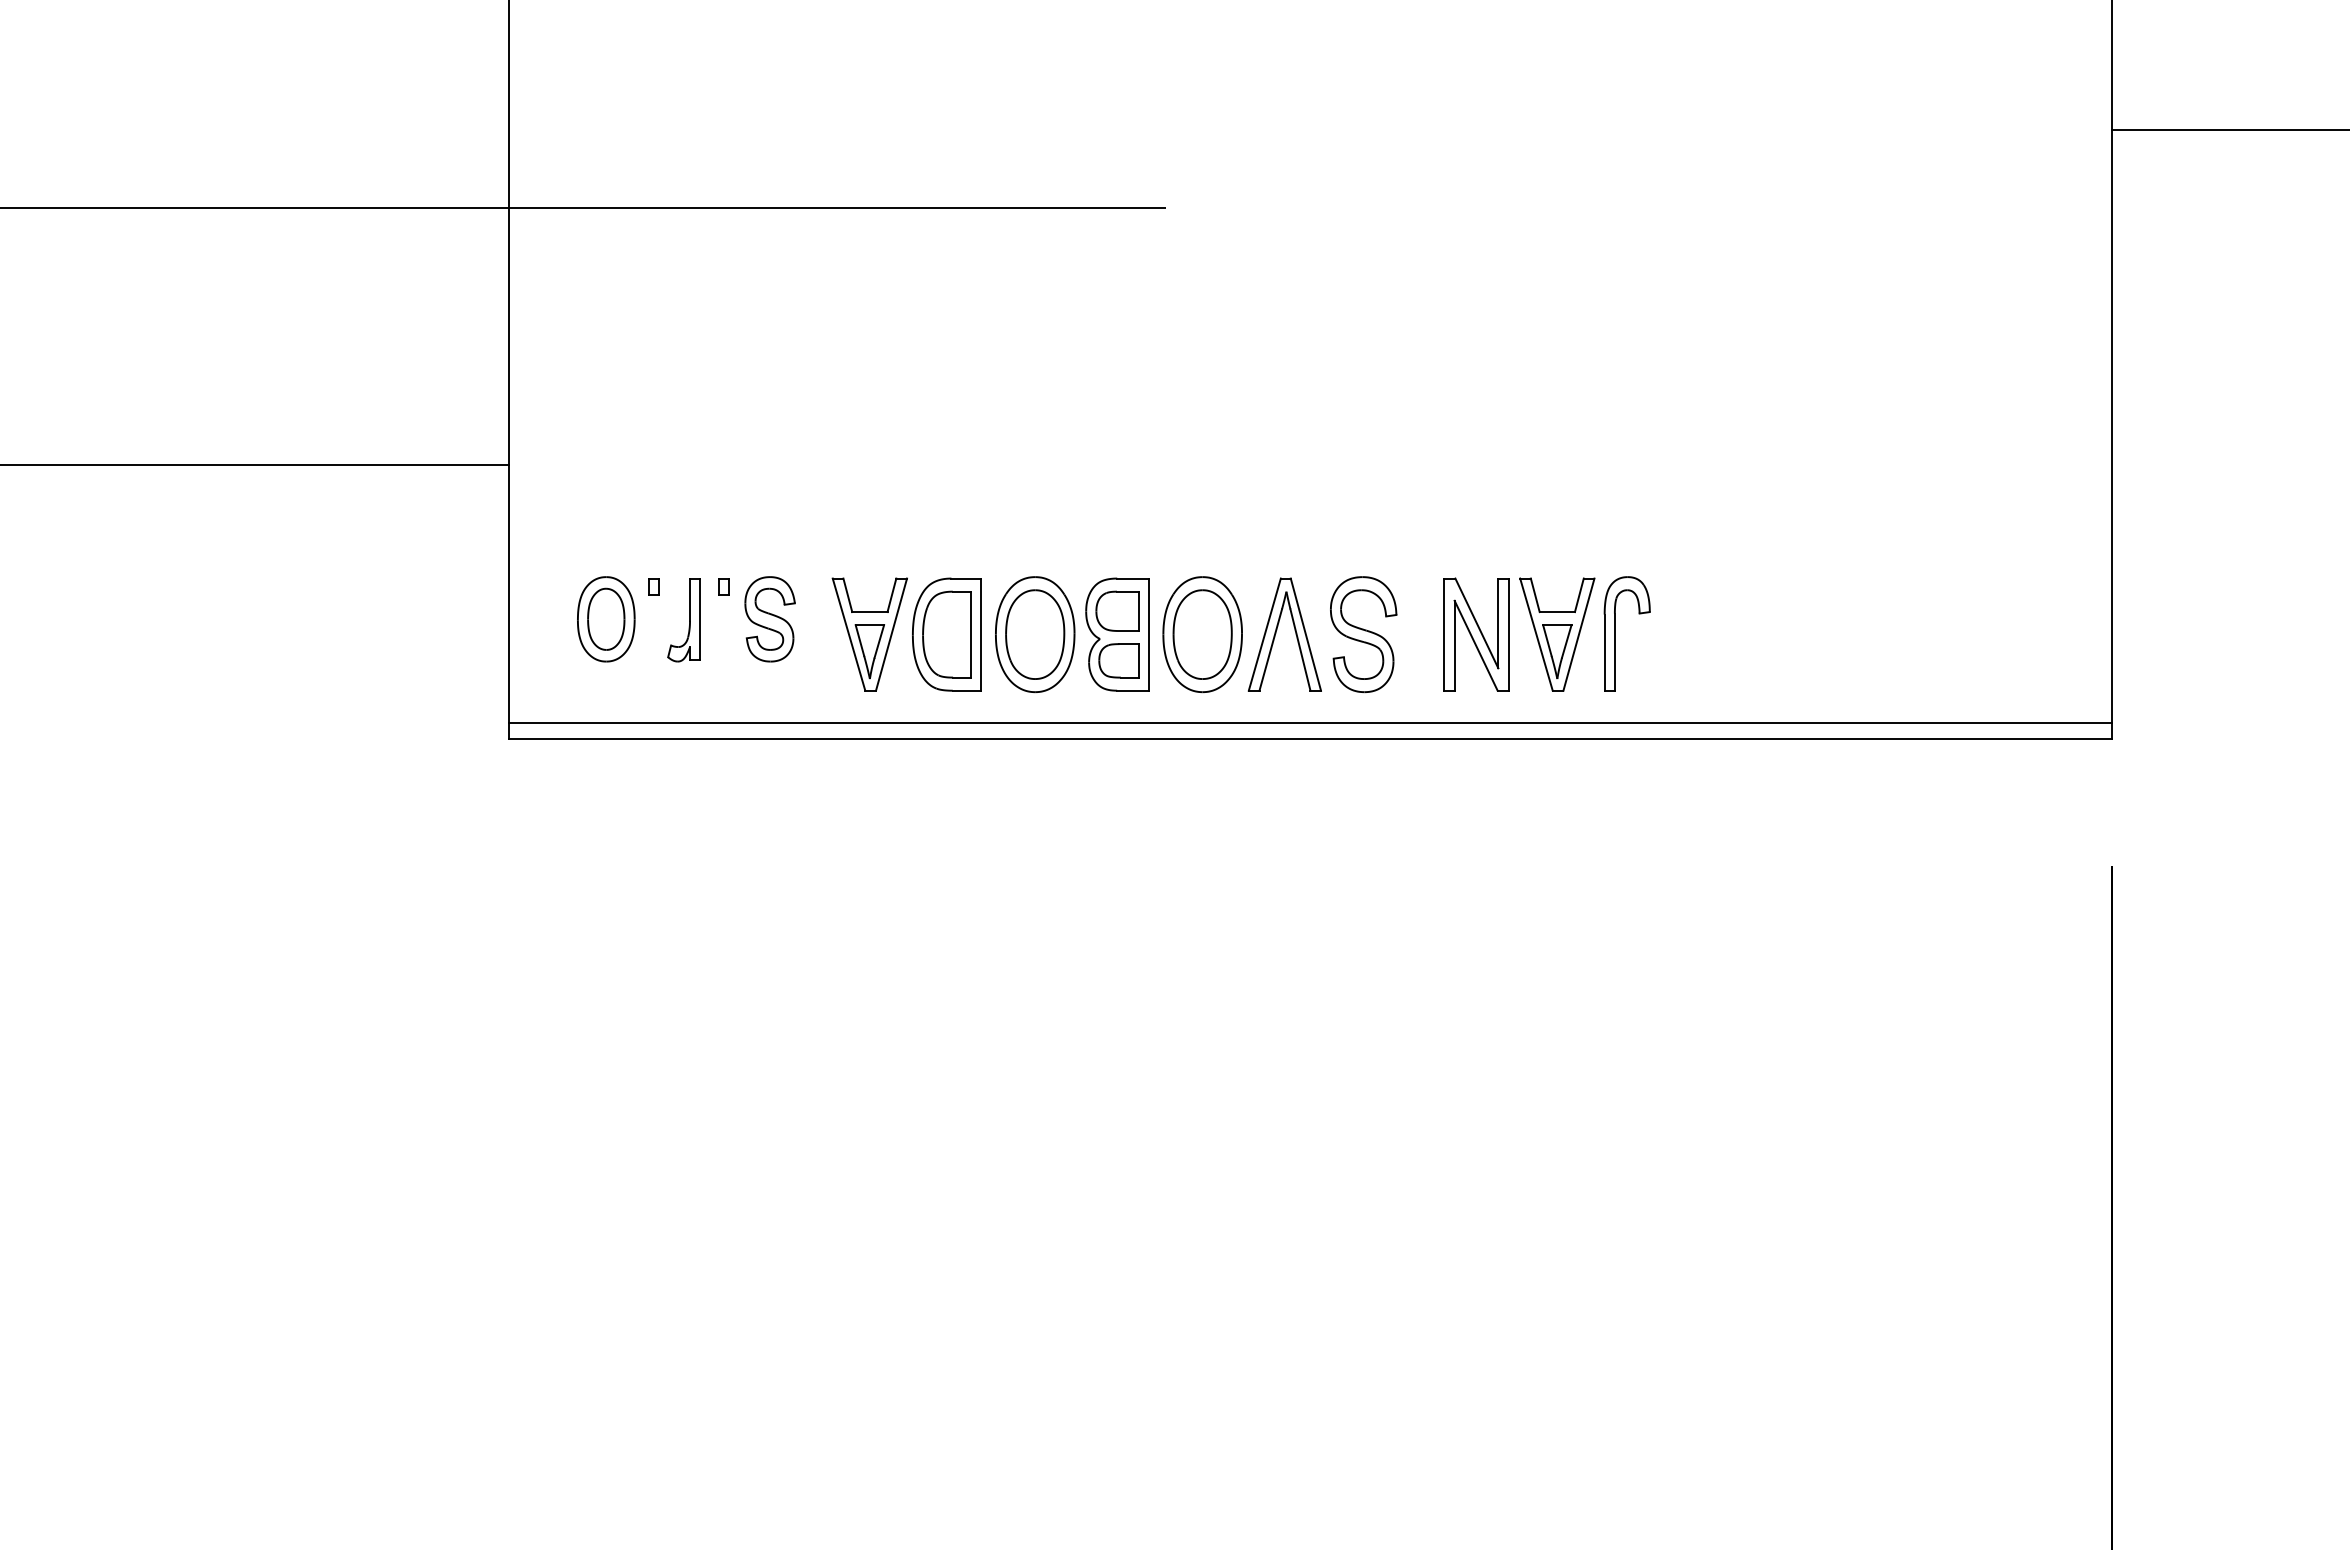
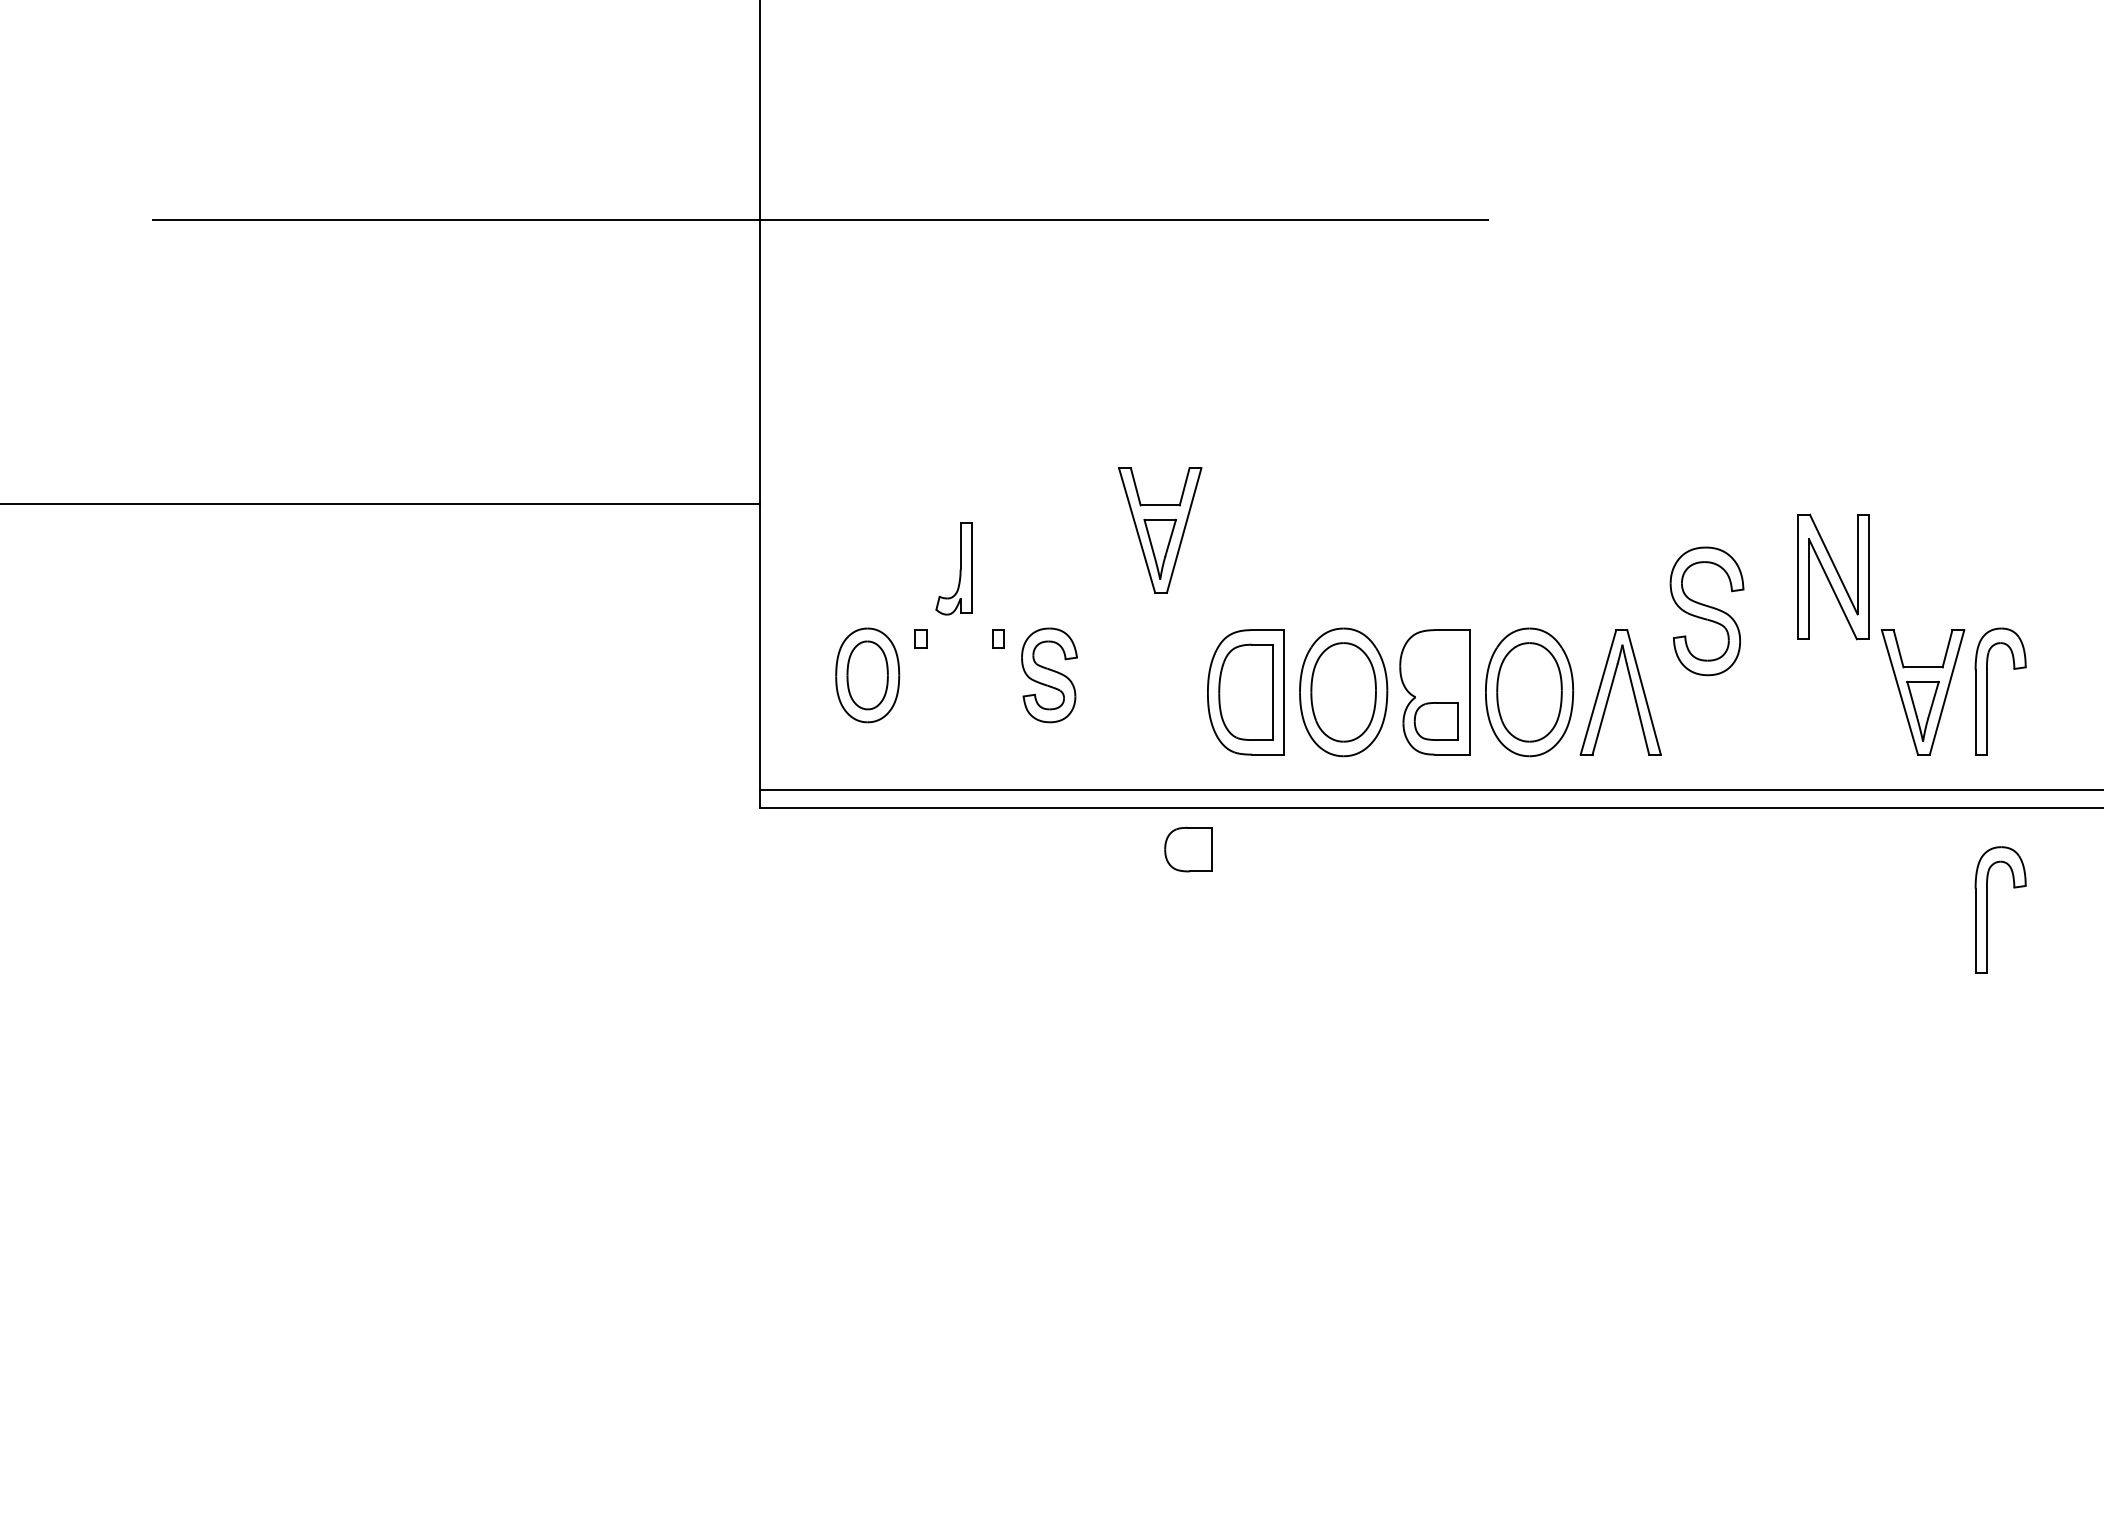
part: (1117, 610) -> (1188, 848), moved
part: (683, 620) -> (953, 569), moved
part: (869, 634) -> (1159, 530), moved
part: (1363, 634) -> (1706, 611), moved
part: (1476, 634) -> (1833, 576), moved
part: (1615, 830) -> (1987, 909), added

